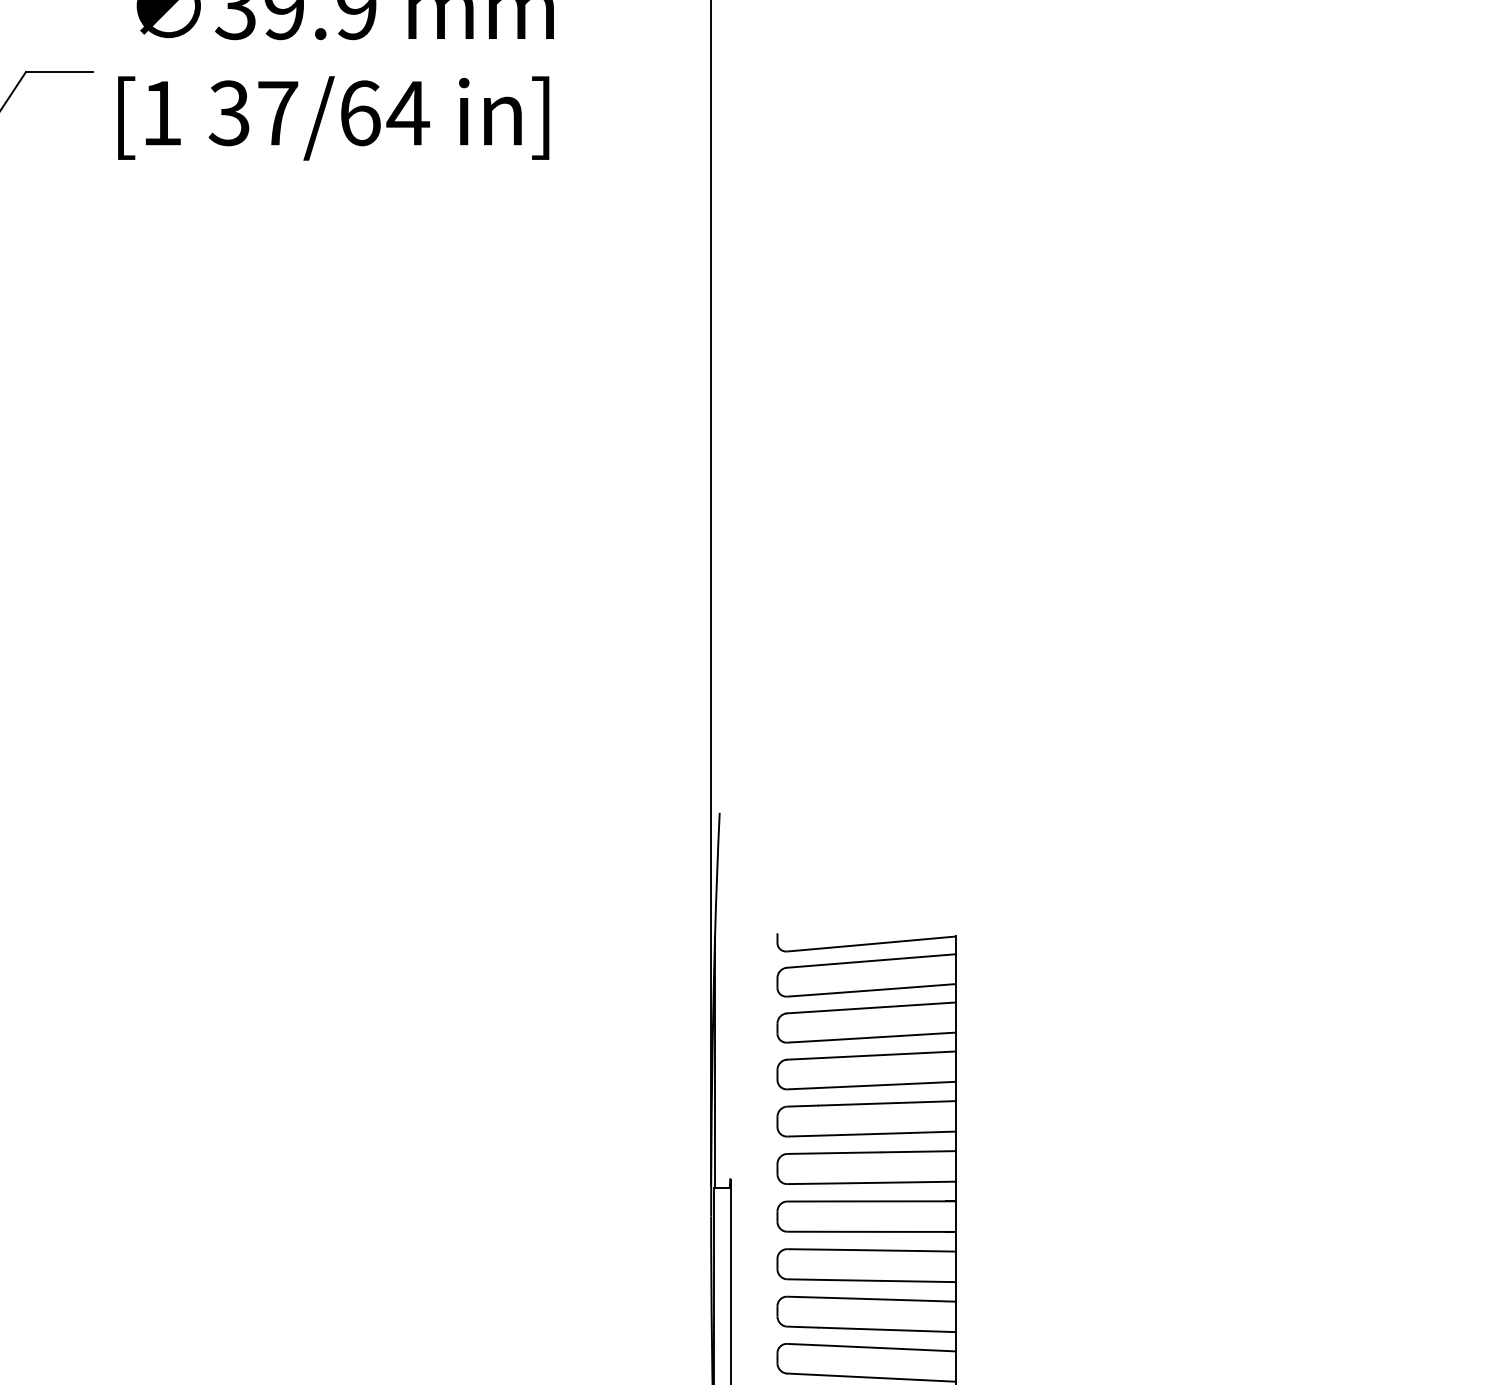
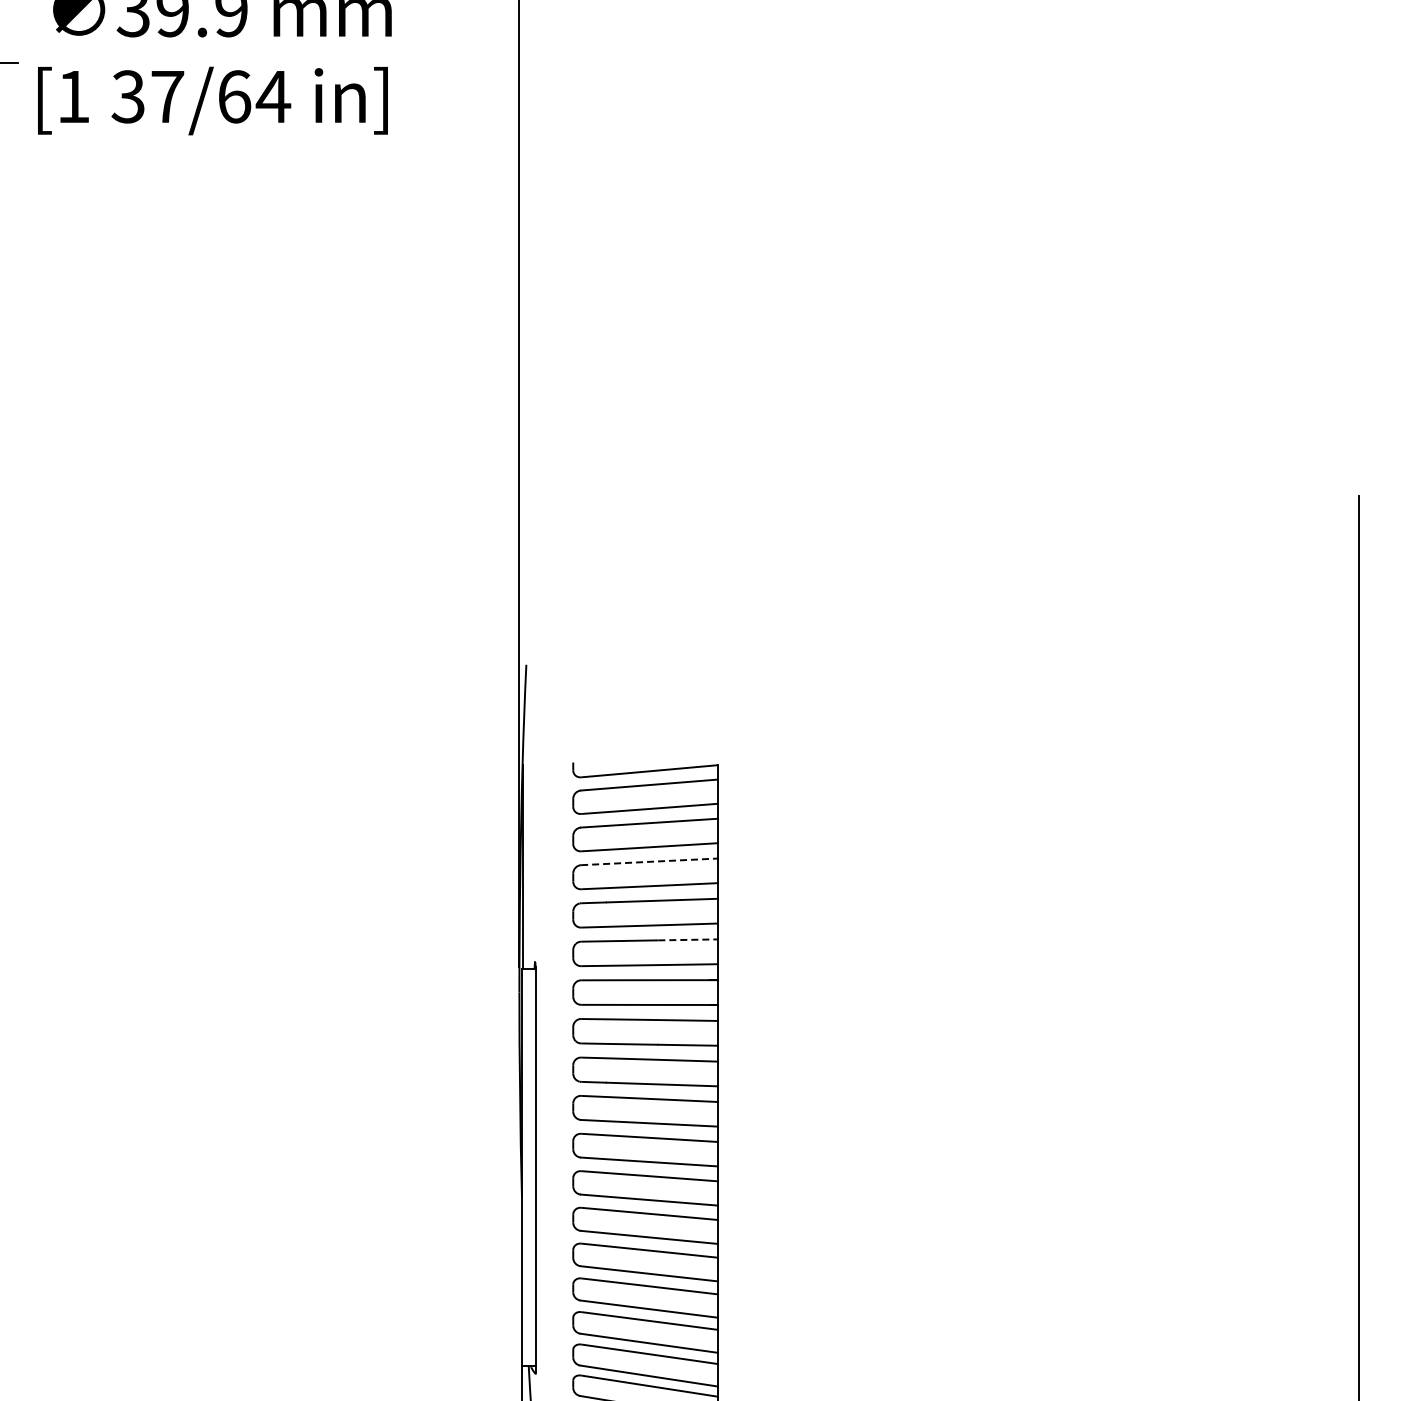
line: (872, 1055) -> (650, 861), solid -> dashed
line: (919, 1151) -> (688, 939), solid -> dashed

